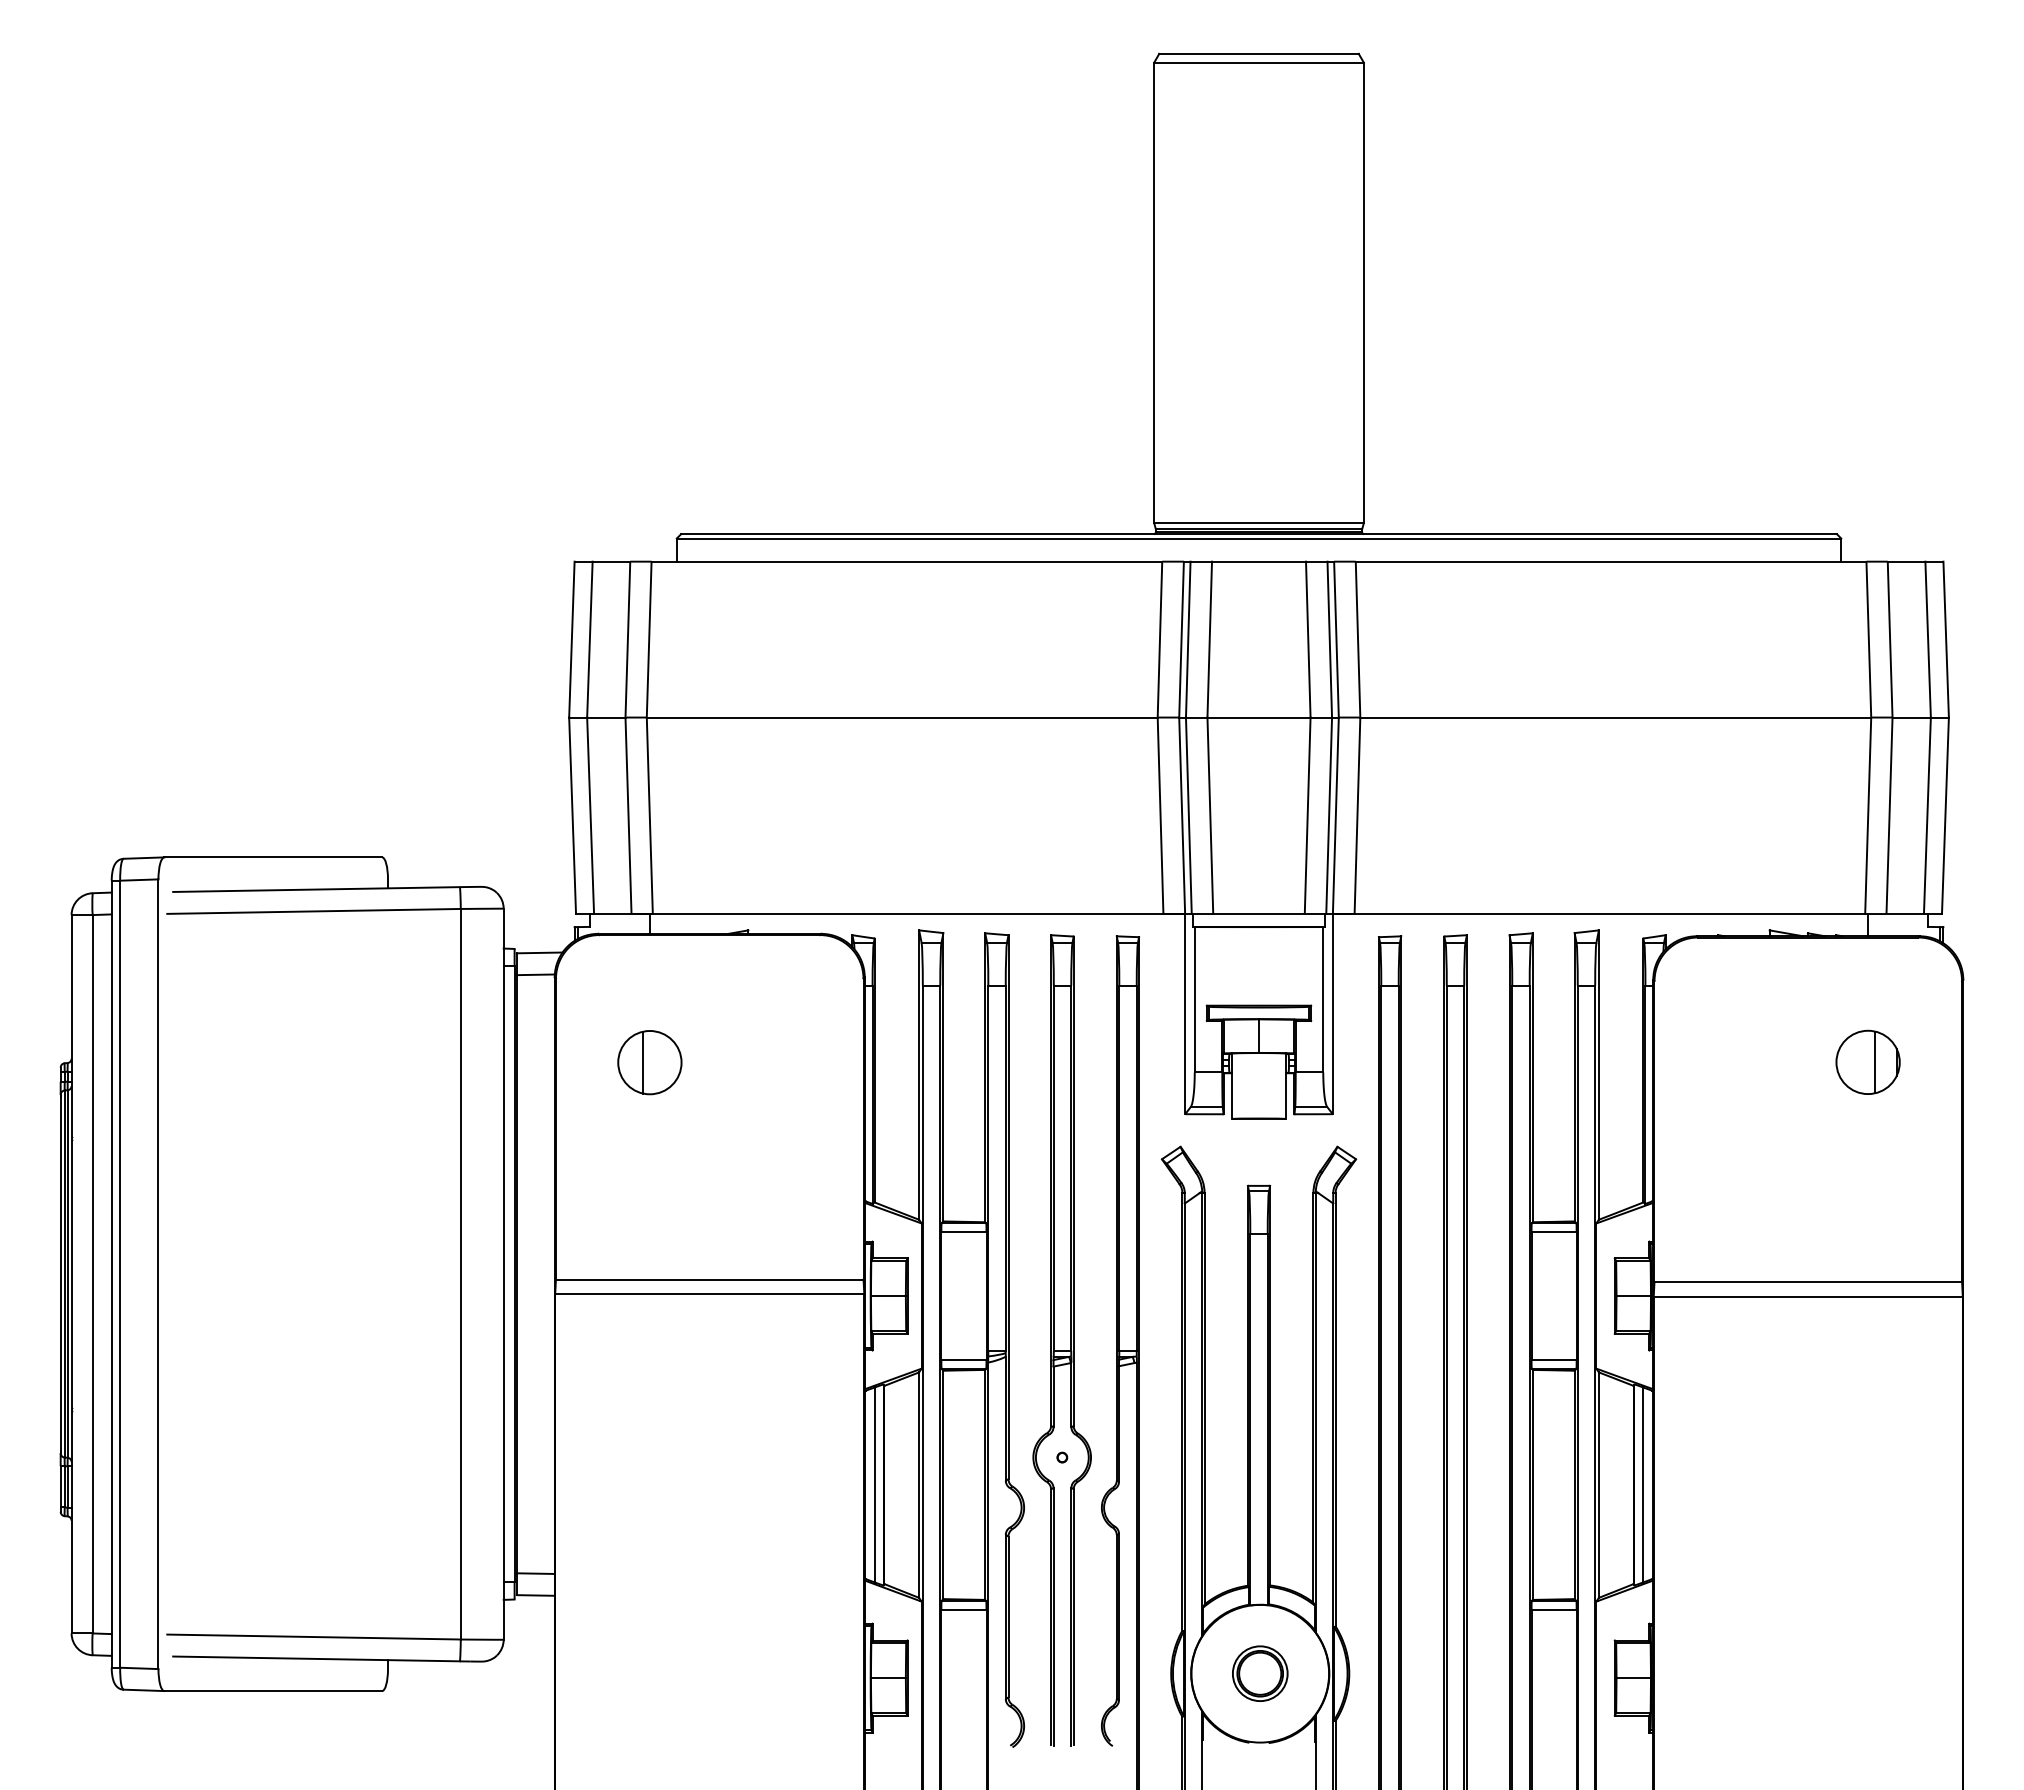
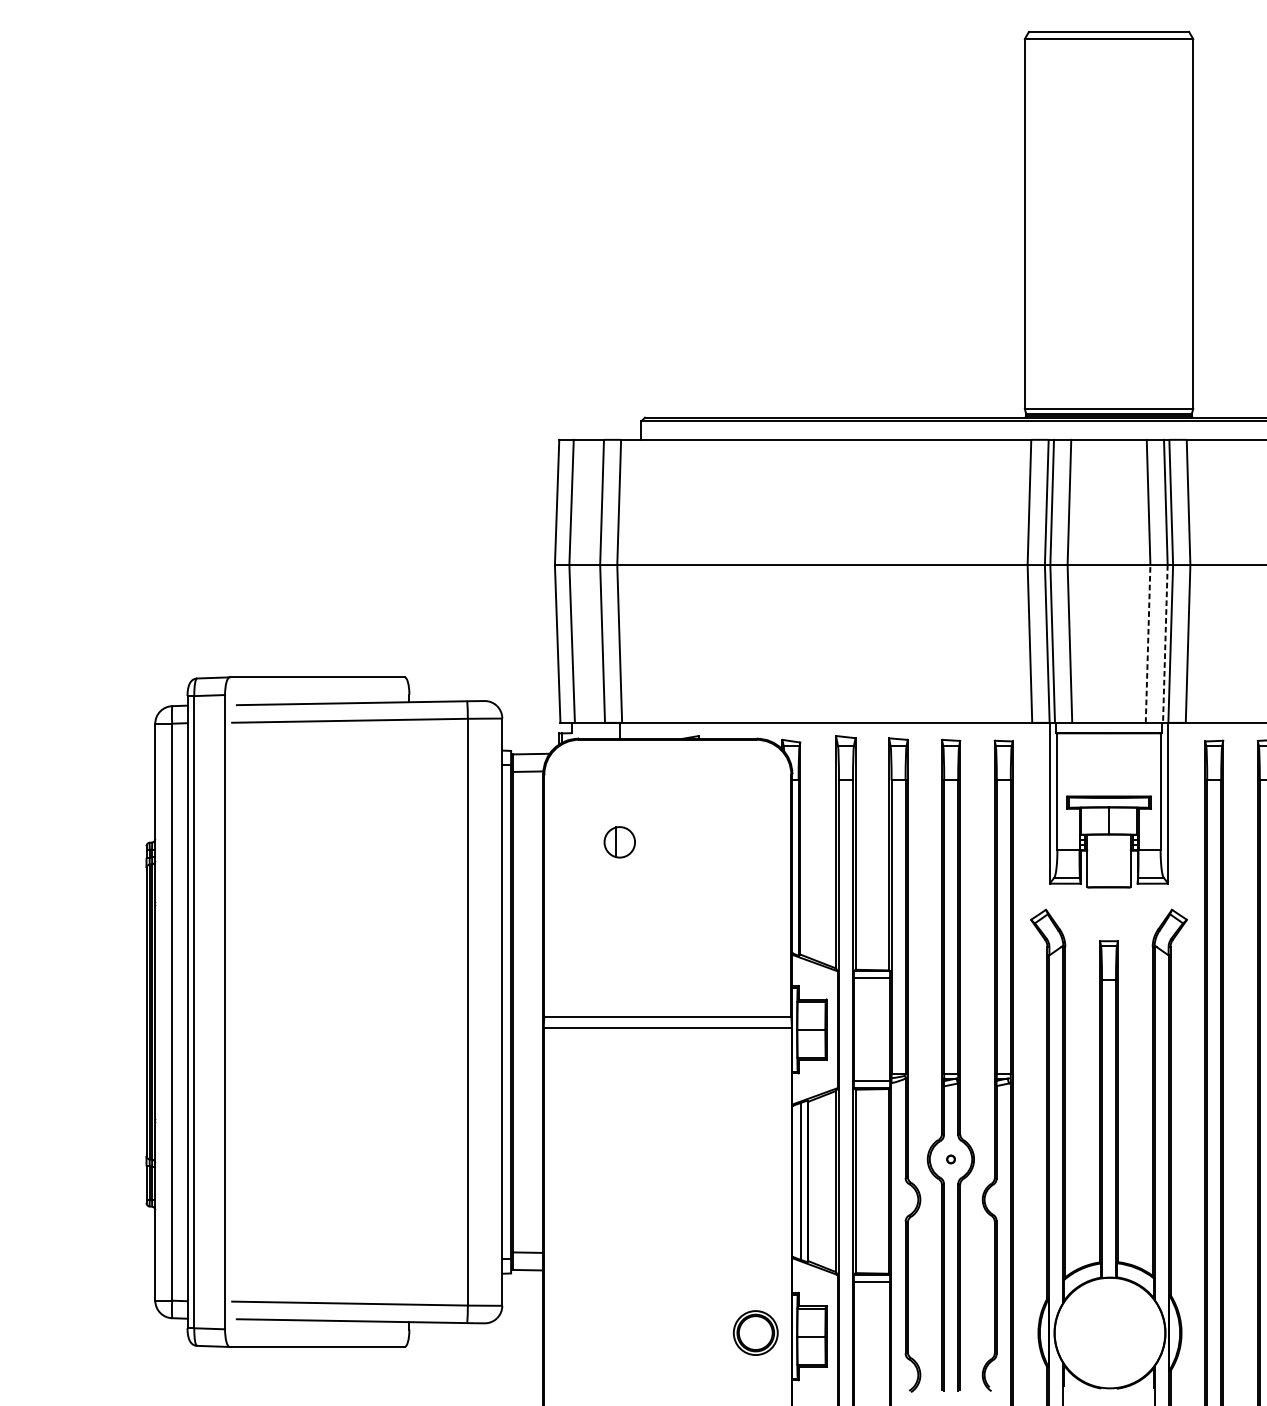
line: (1307, 815) -> (1147, 643), solid -> dashed
line: (1329, 816) -> (1165, 644), solid -> dashed
part: (649, 1062) -> (619, 842), size x0.6
part: (1260, 1673) -> (755, 1332), moved

